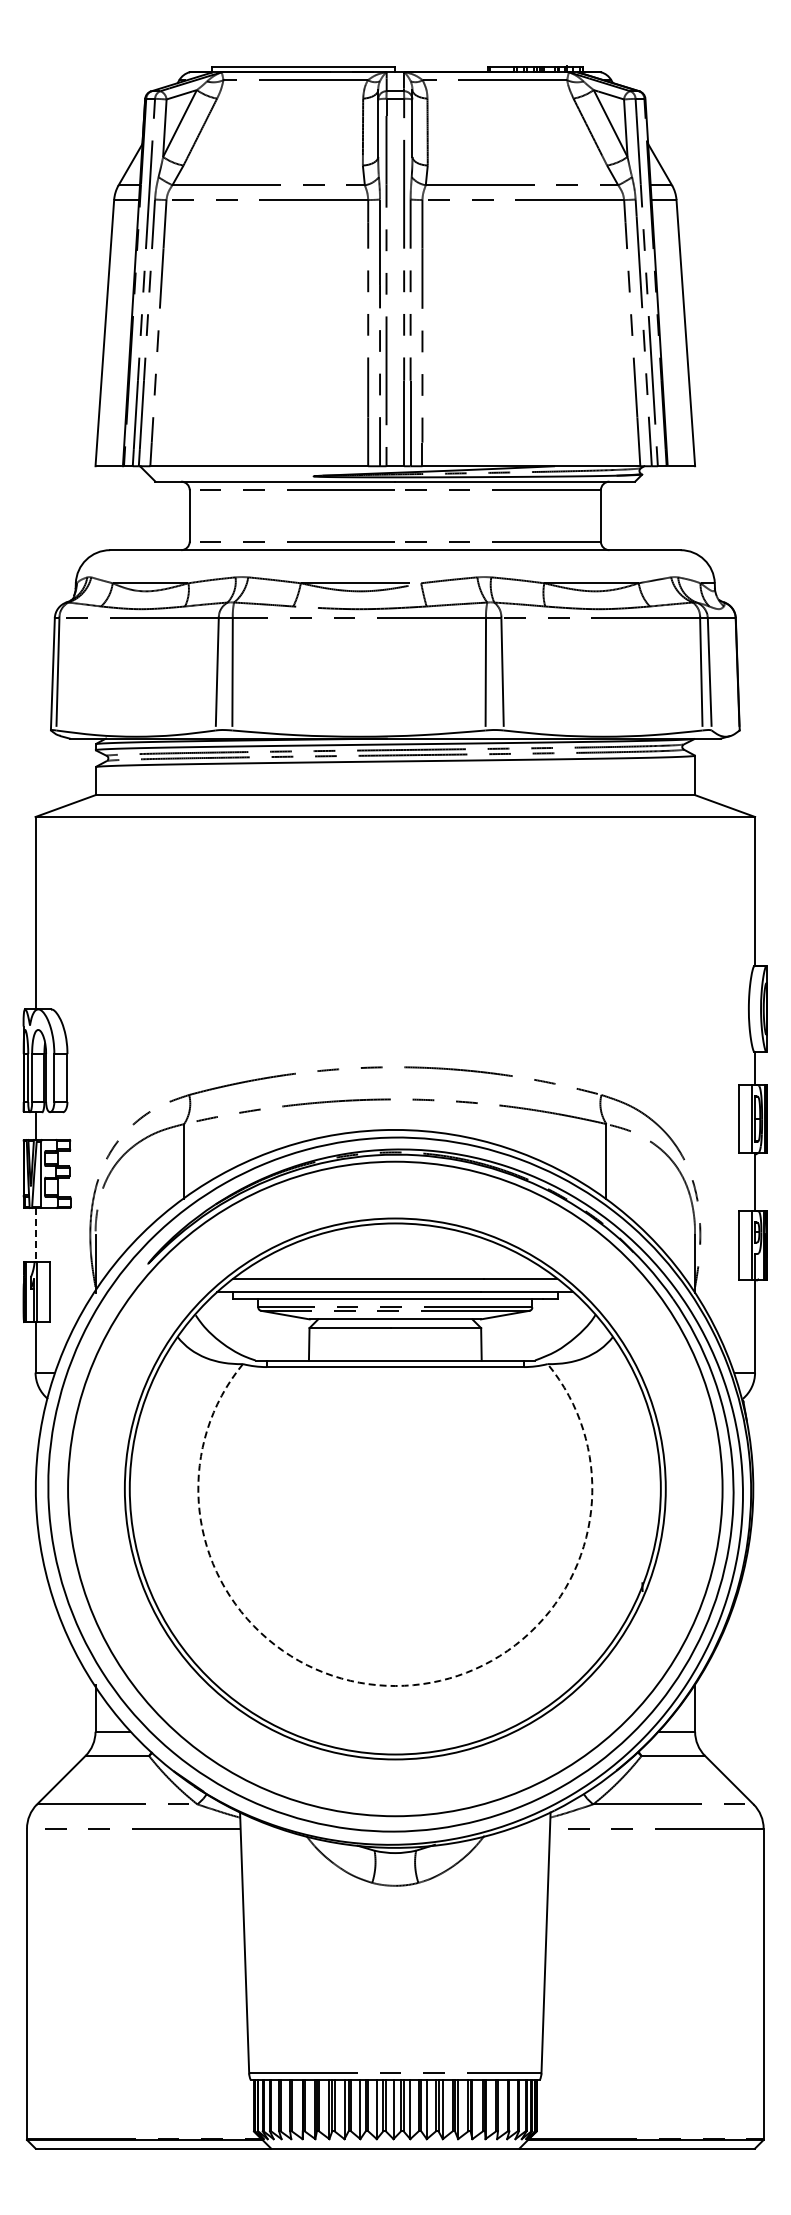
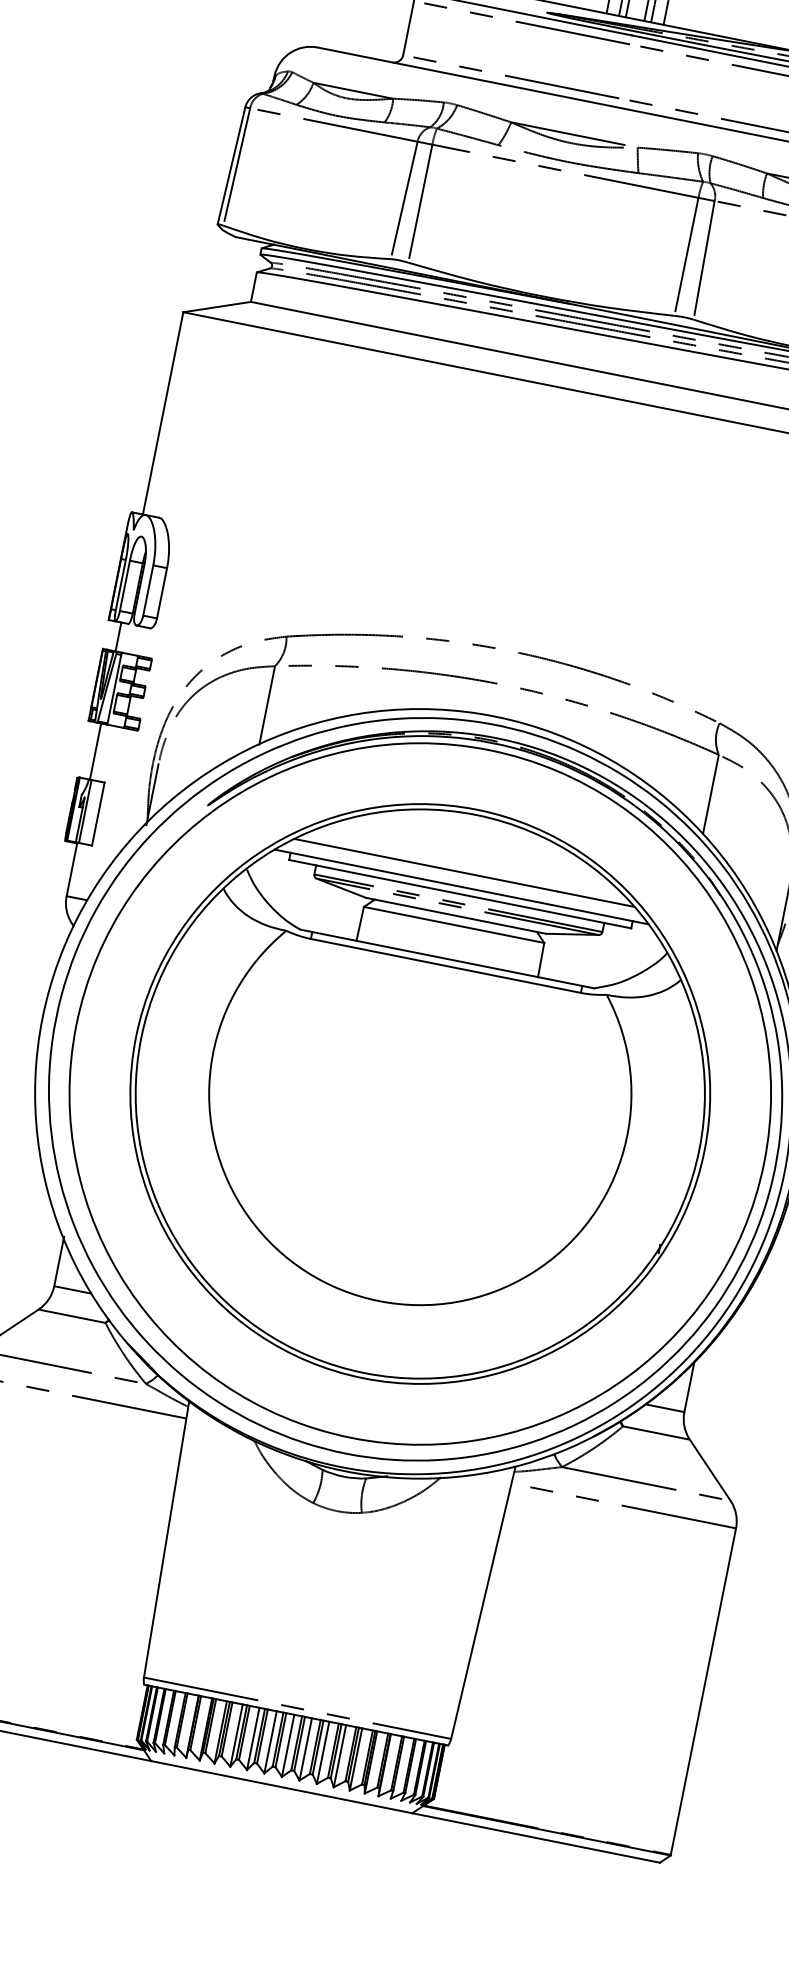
line: (35, 1234) -> (95, 751), dashed -> solid
arc: (395, 1686) -> (379, 1301), dashed -> solid

